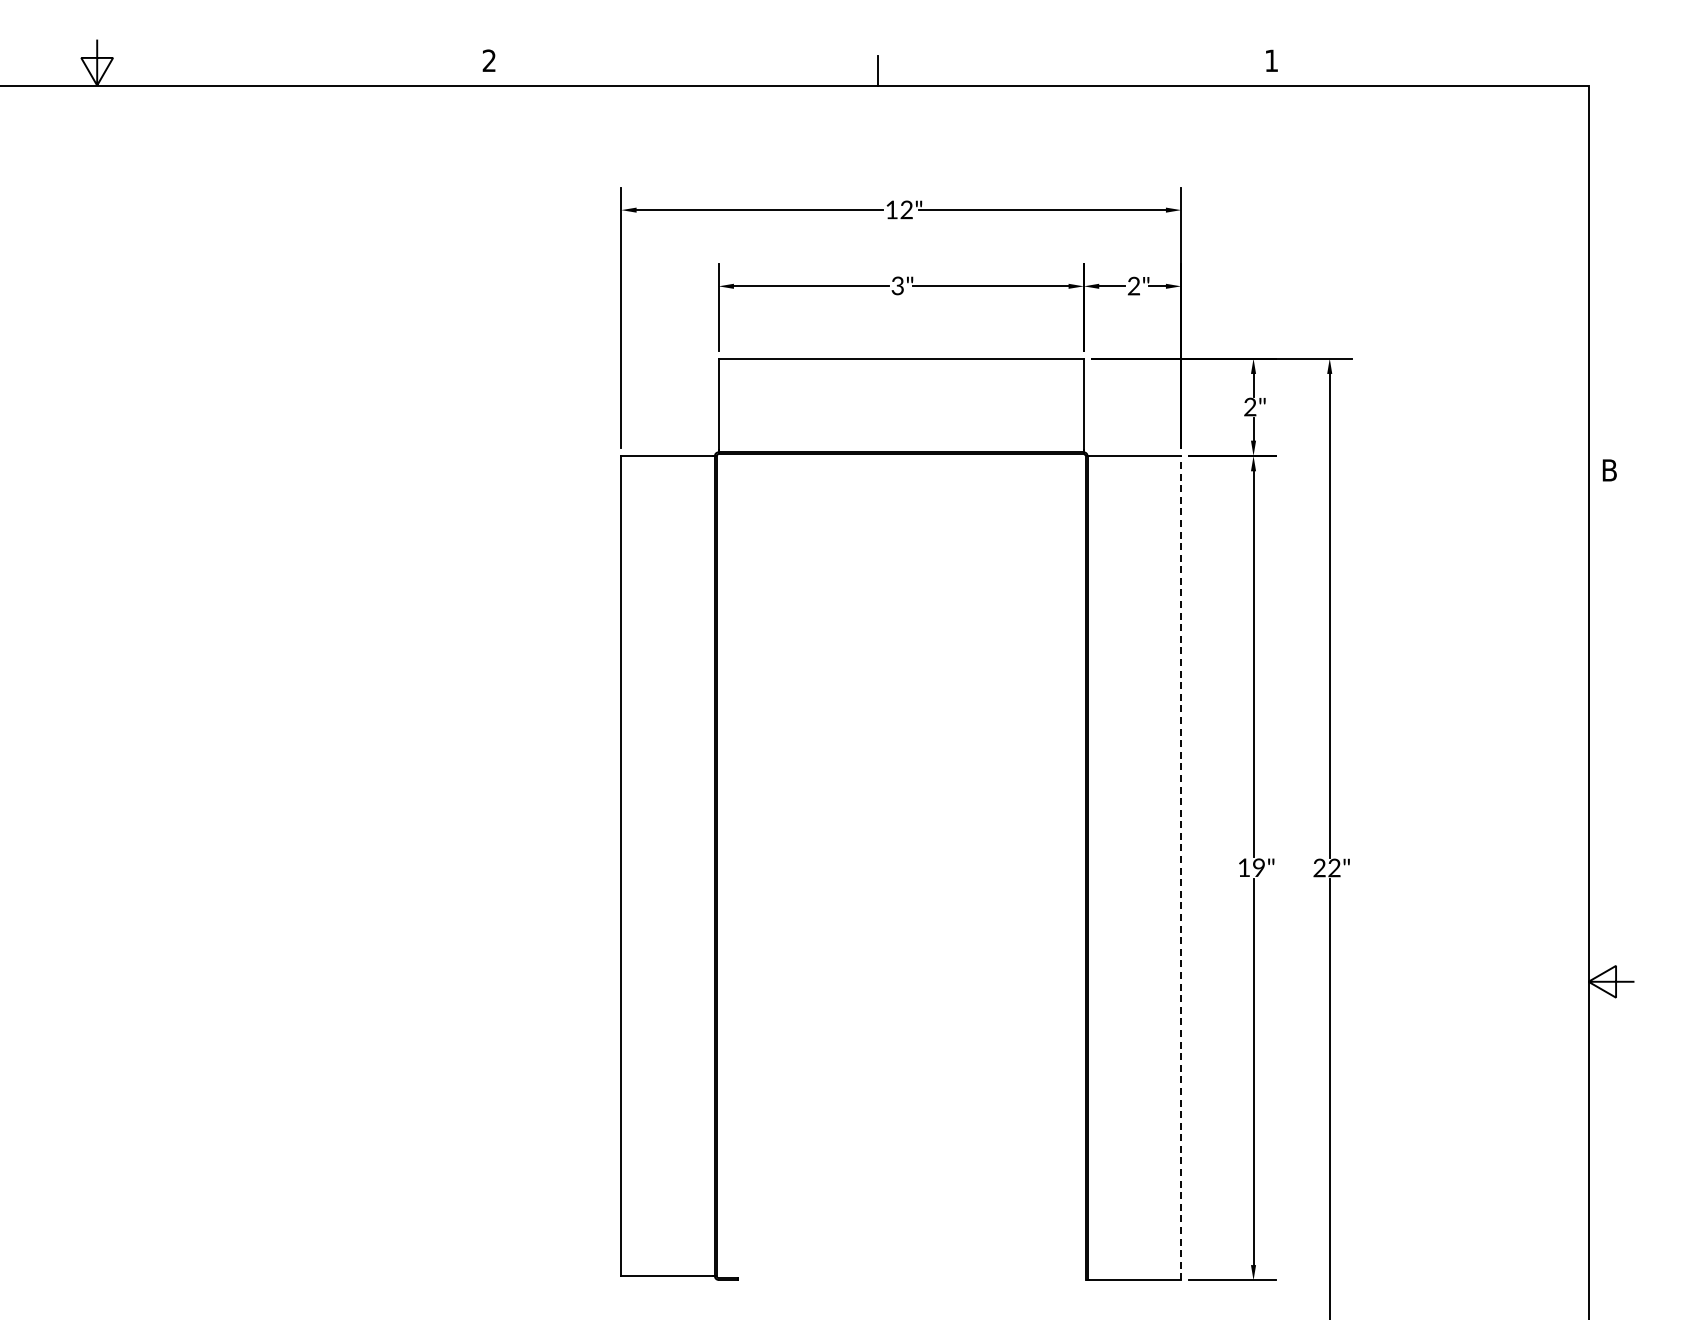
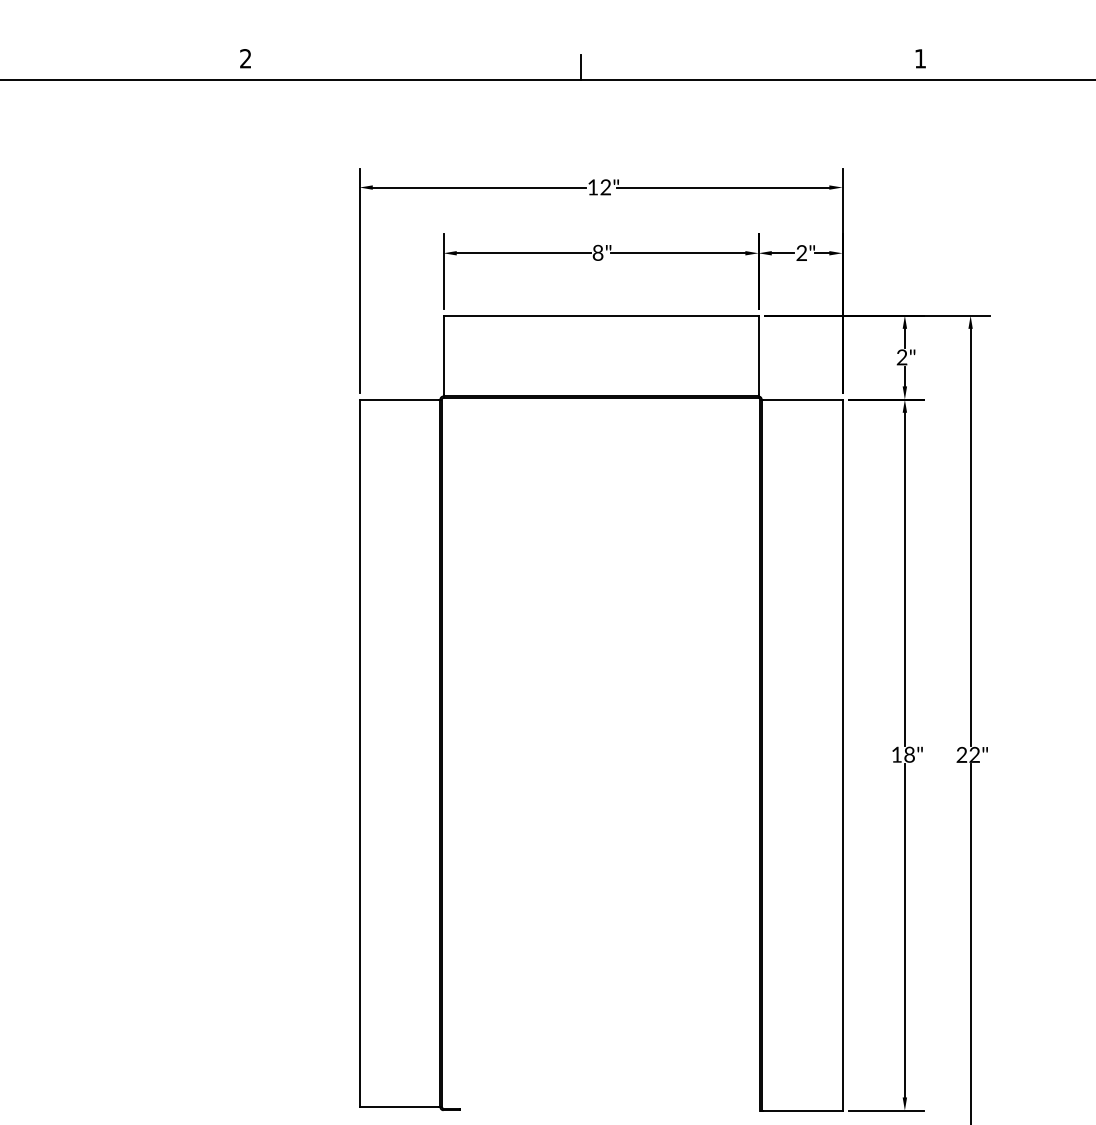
text: (897, 285) -> (597, 252), 3" -> 8"
line: (1181, 867) -> (842, 754), dashed -> solid
text: (1259, 868) -> (910, 755), 19" -> 18"

